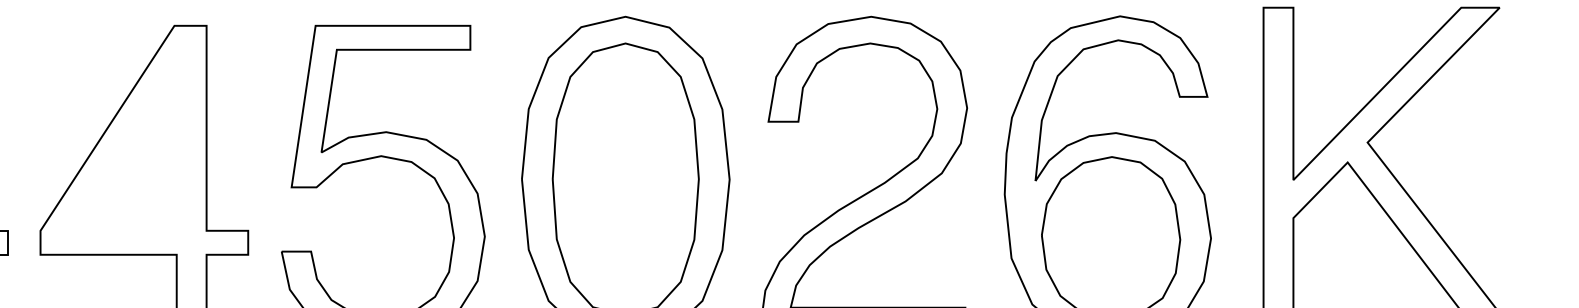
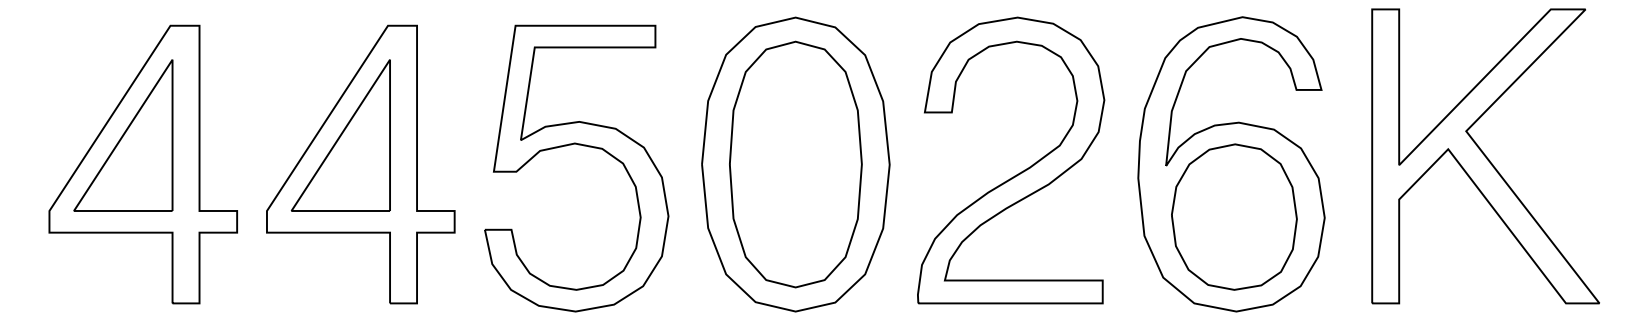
part: (121, 147) -> (340, 135), added

